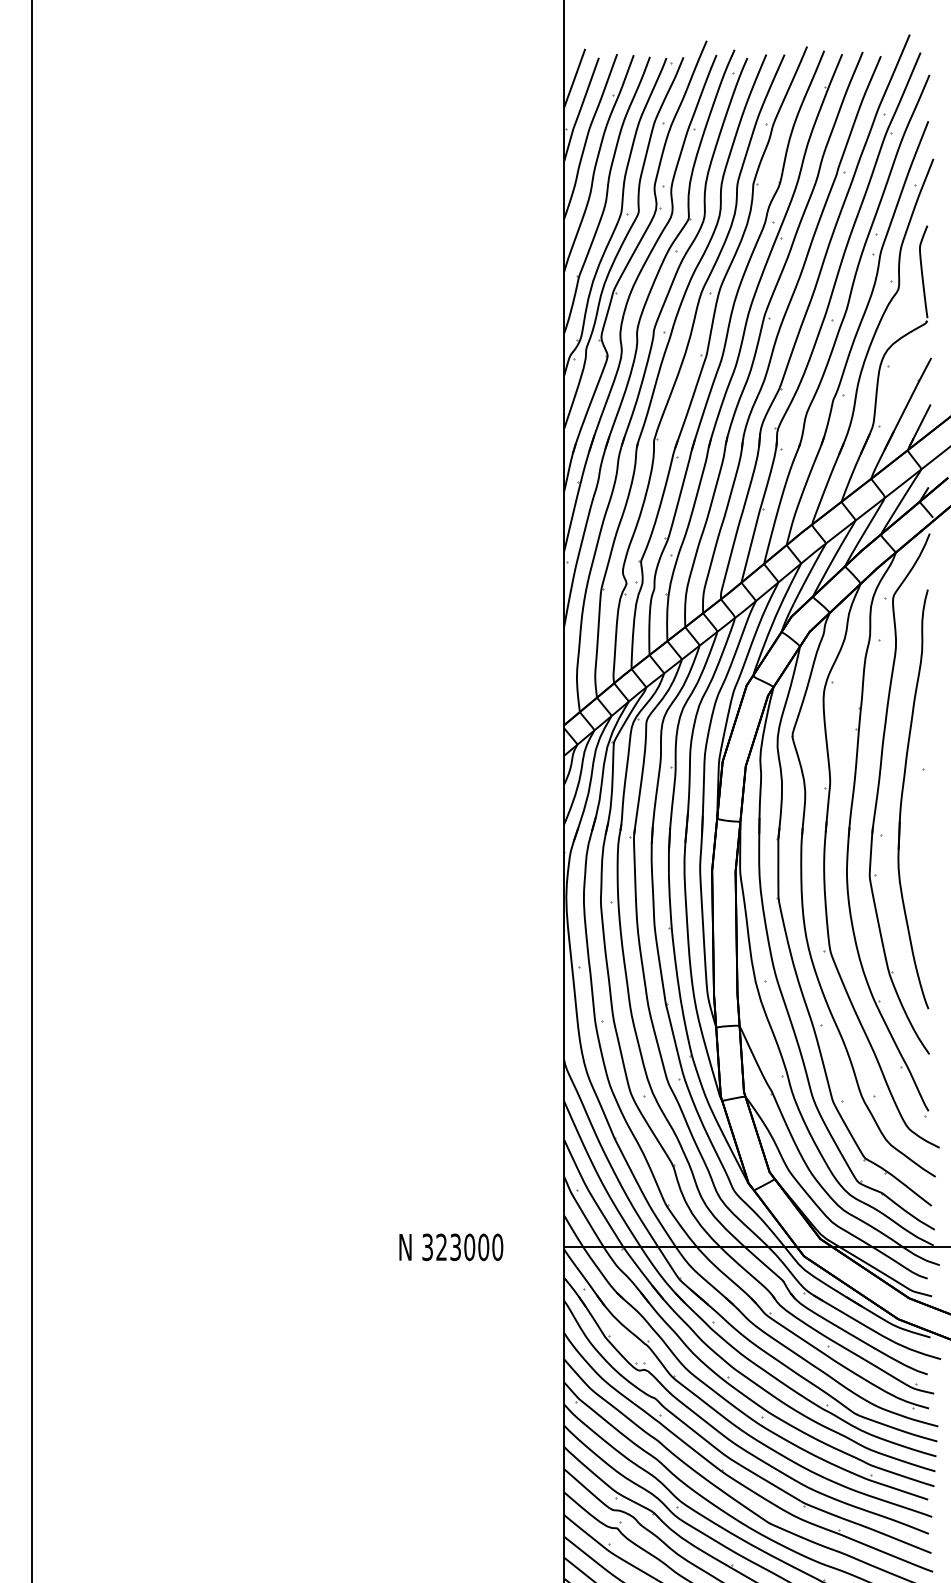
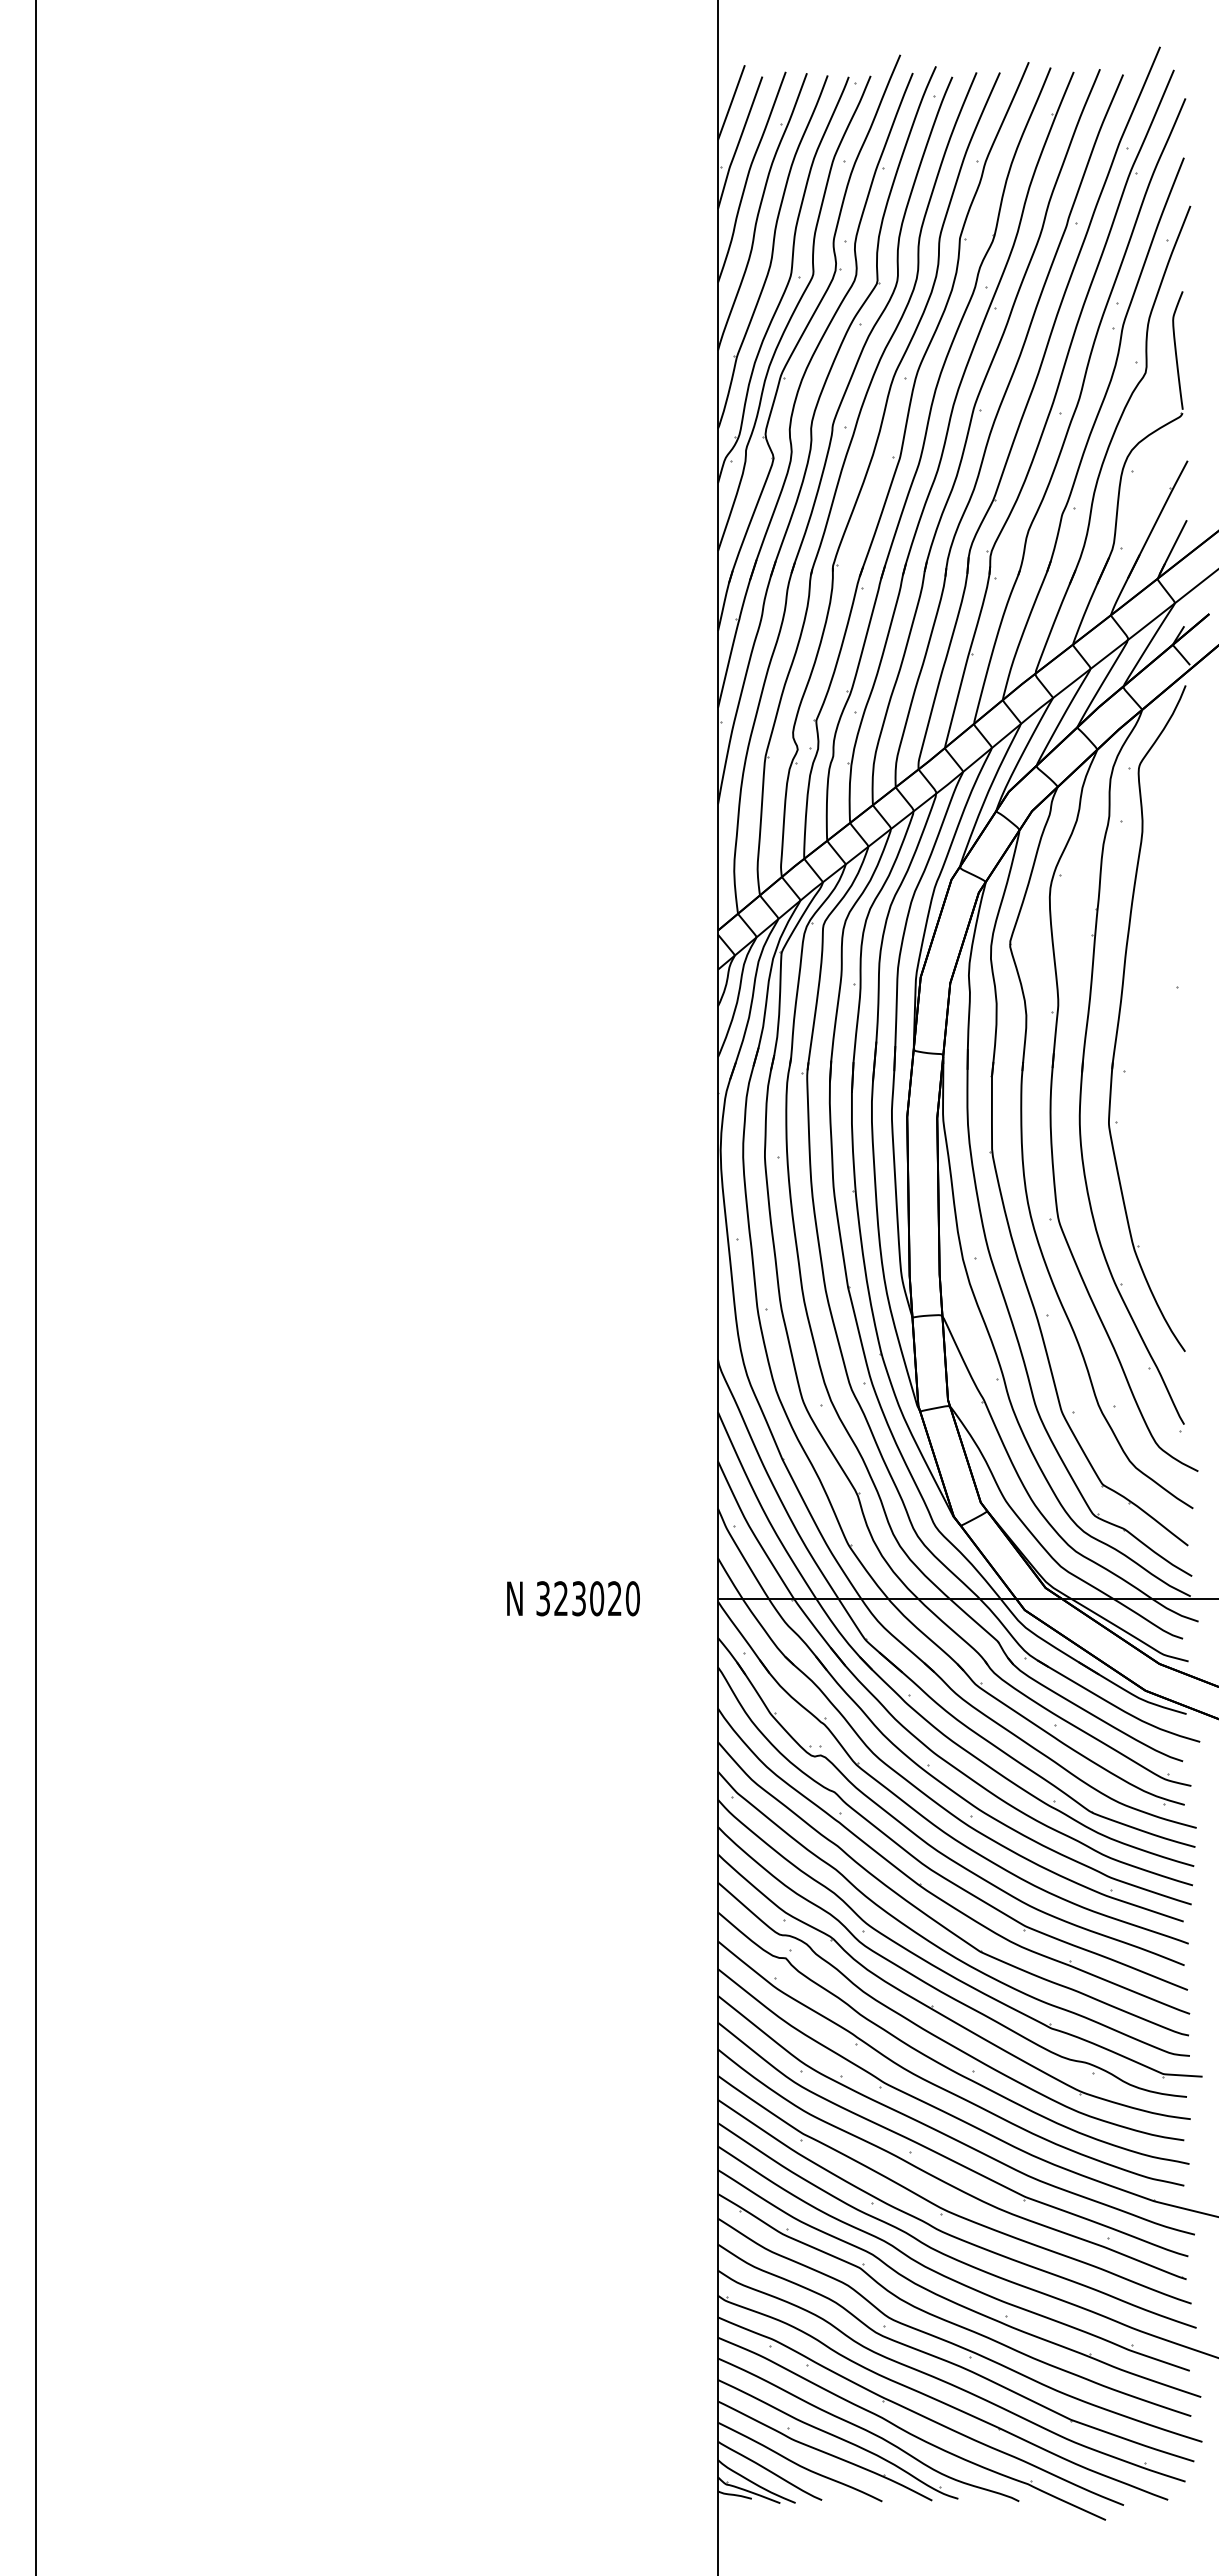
part: (902, 799) -> (1150, 1025), removed
text: (484, 1247) -> (615, 1598), 323000 -> 323020

